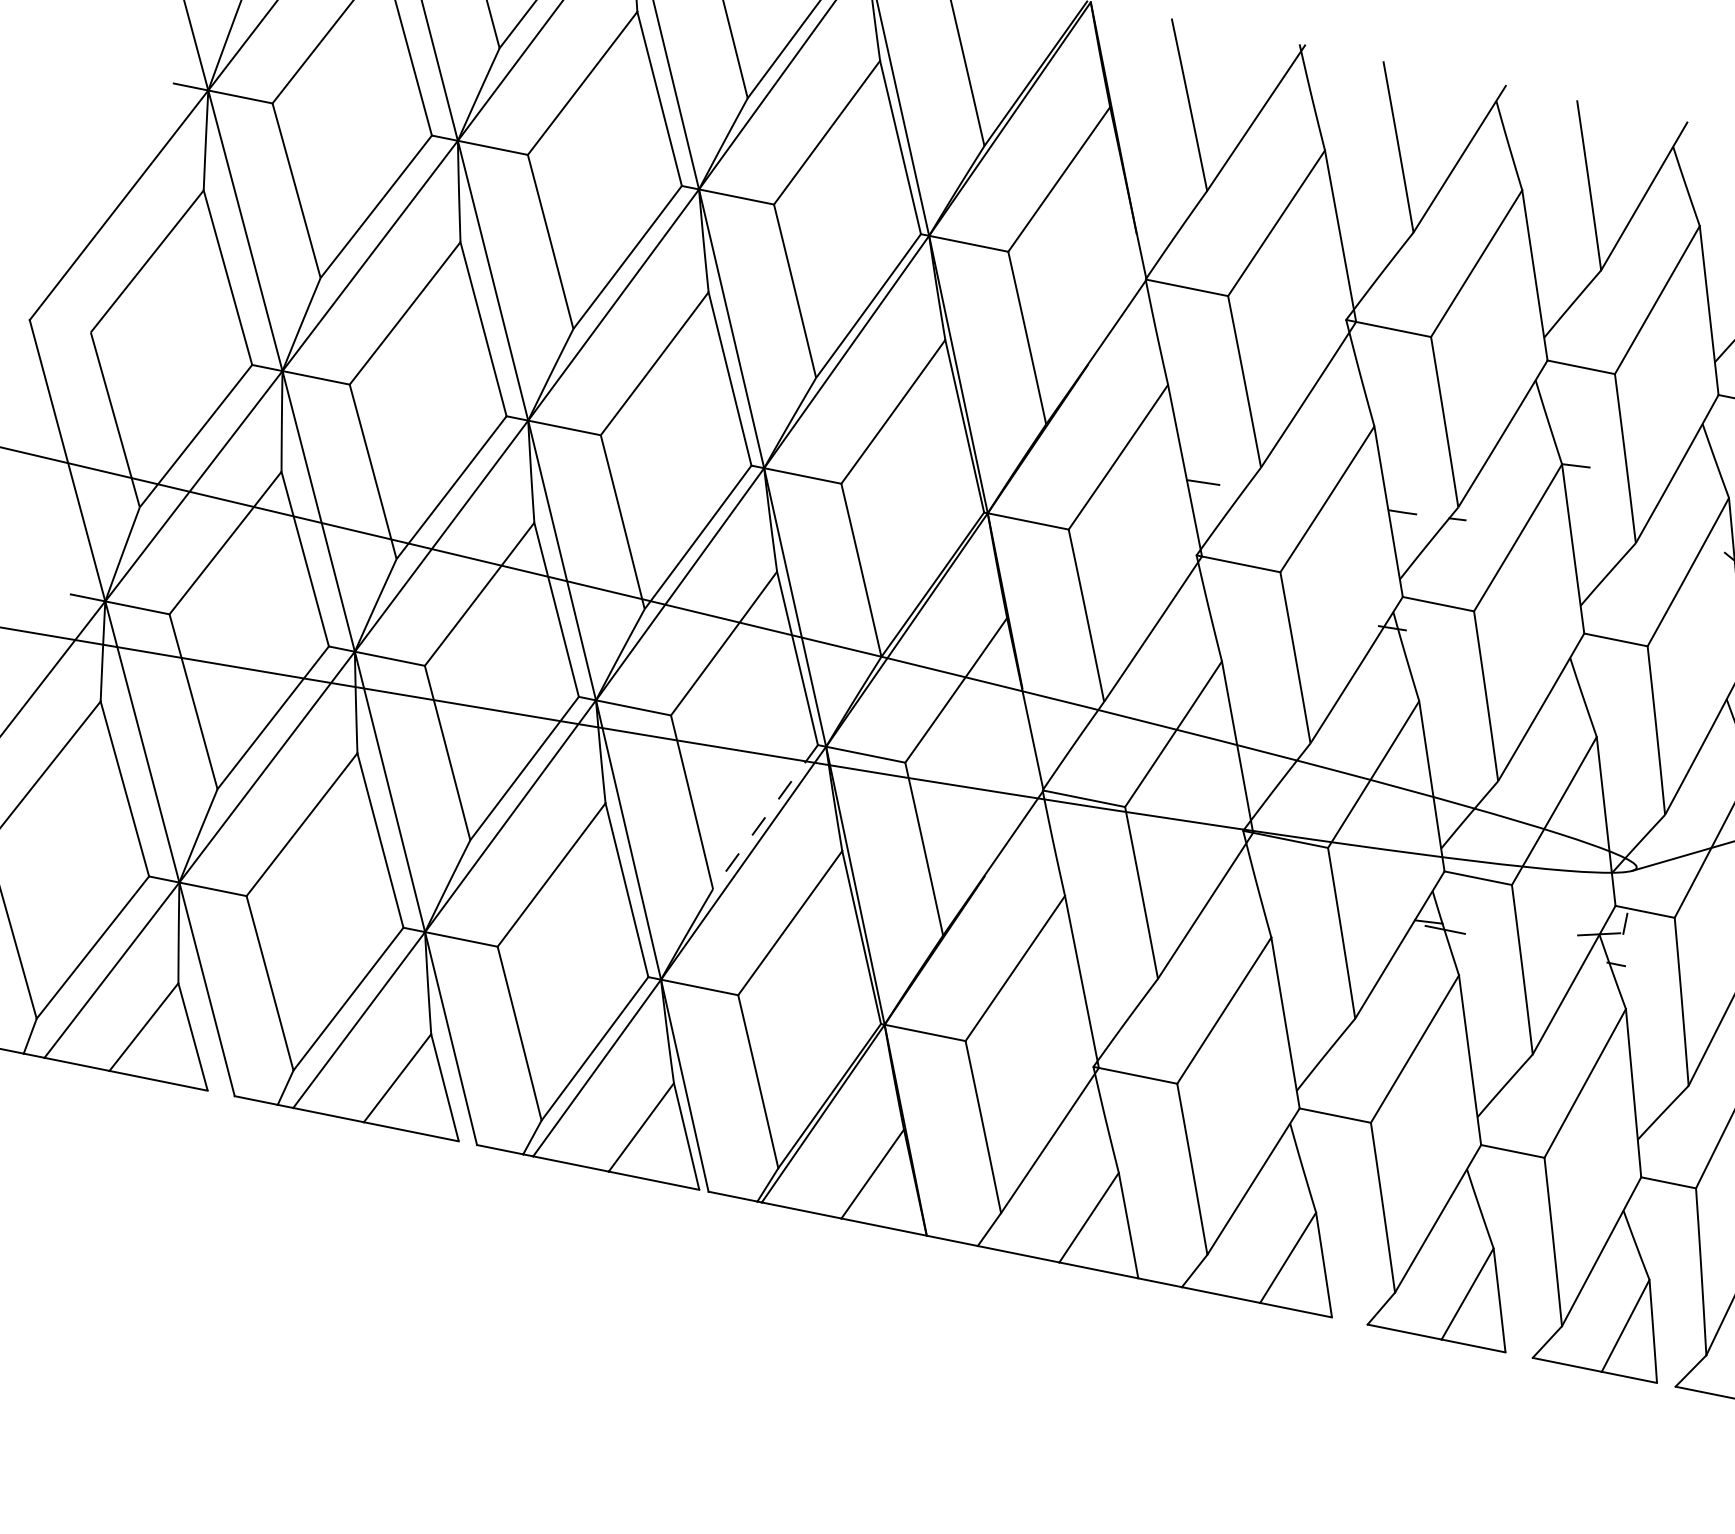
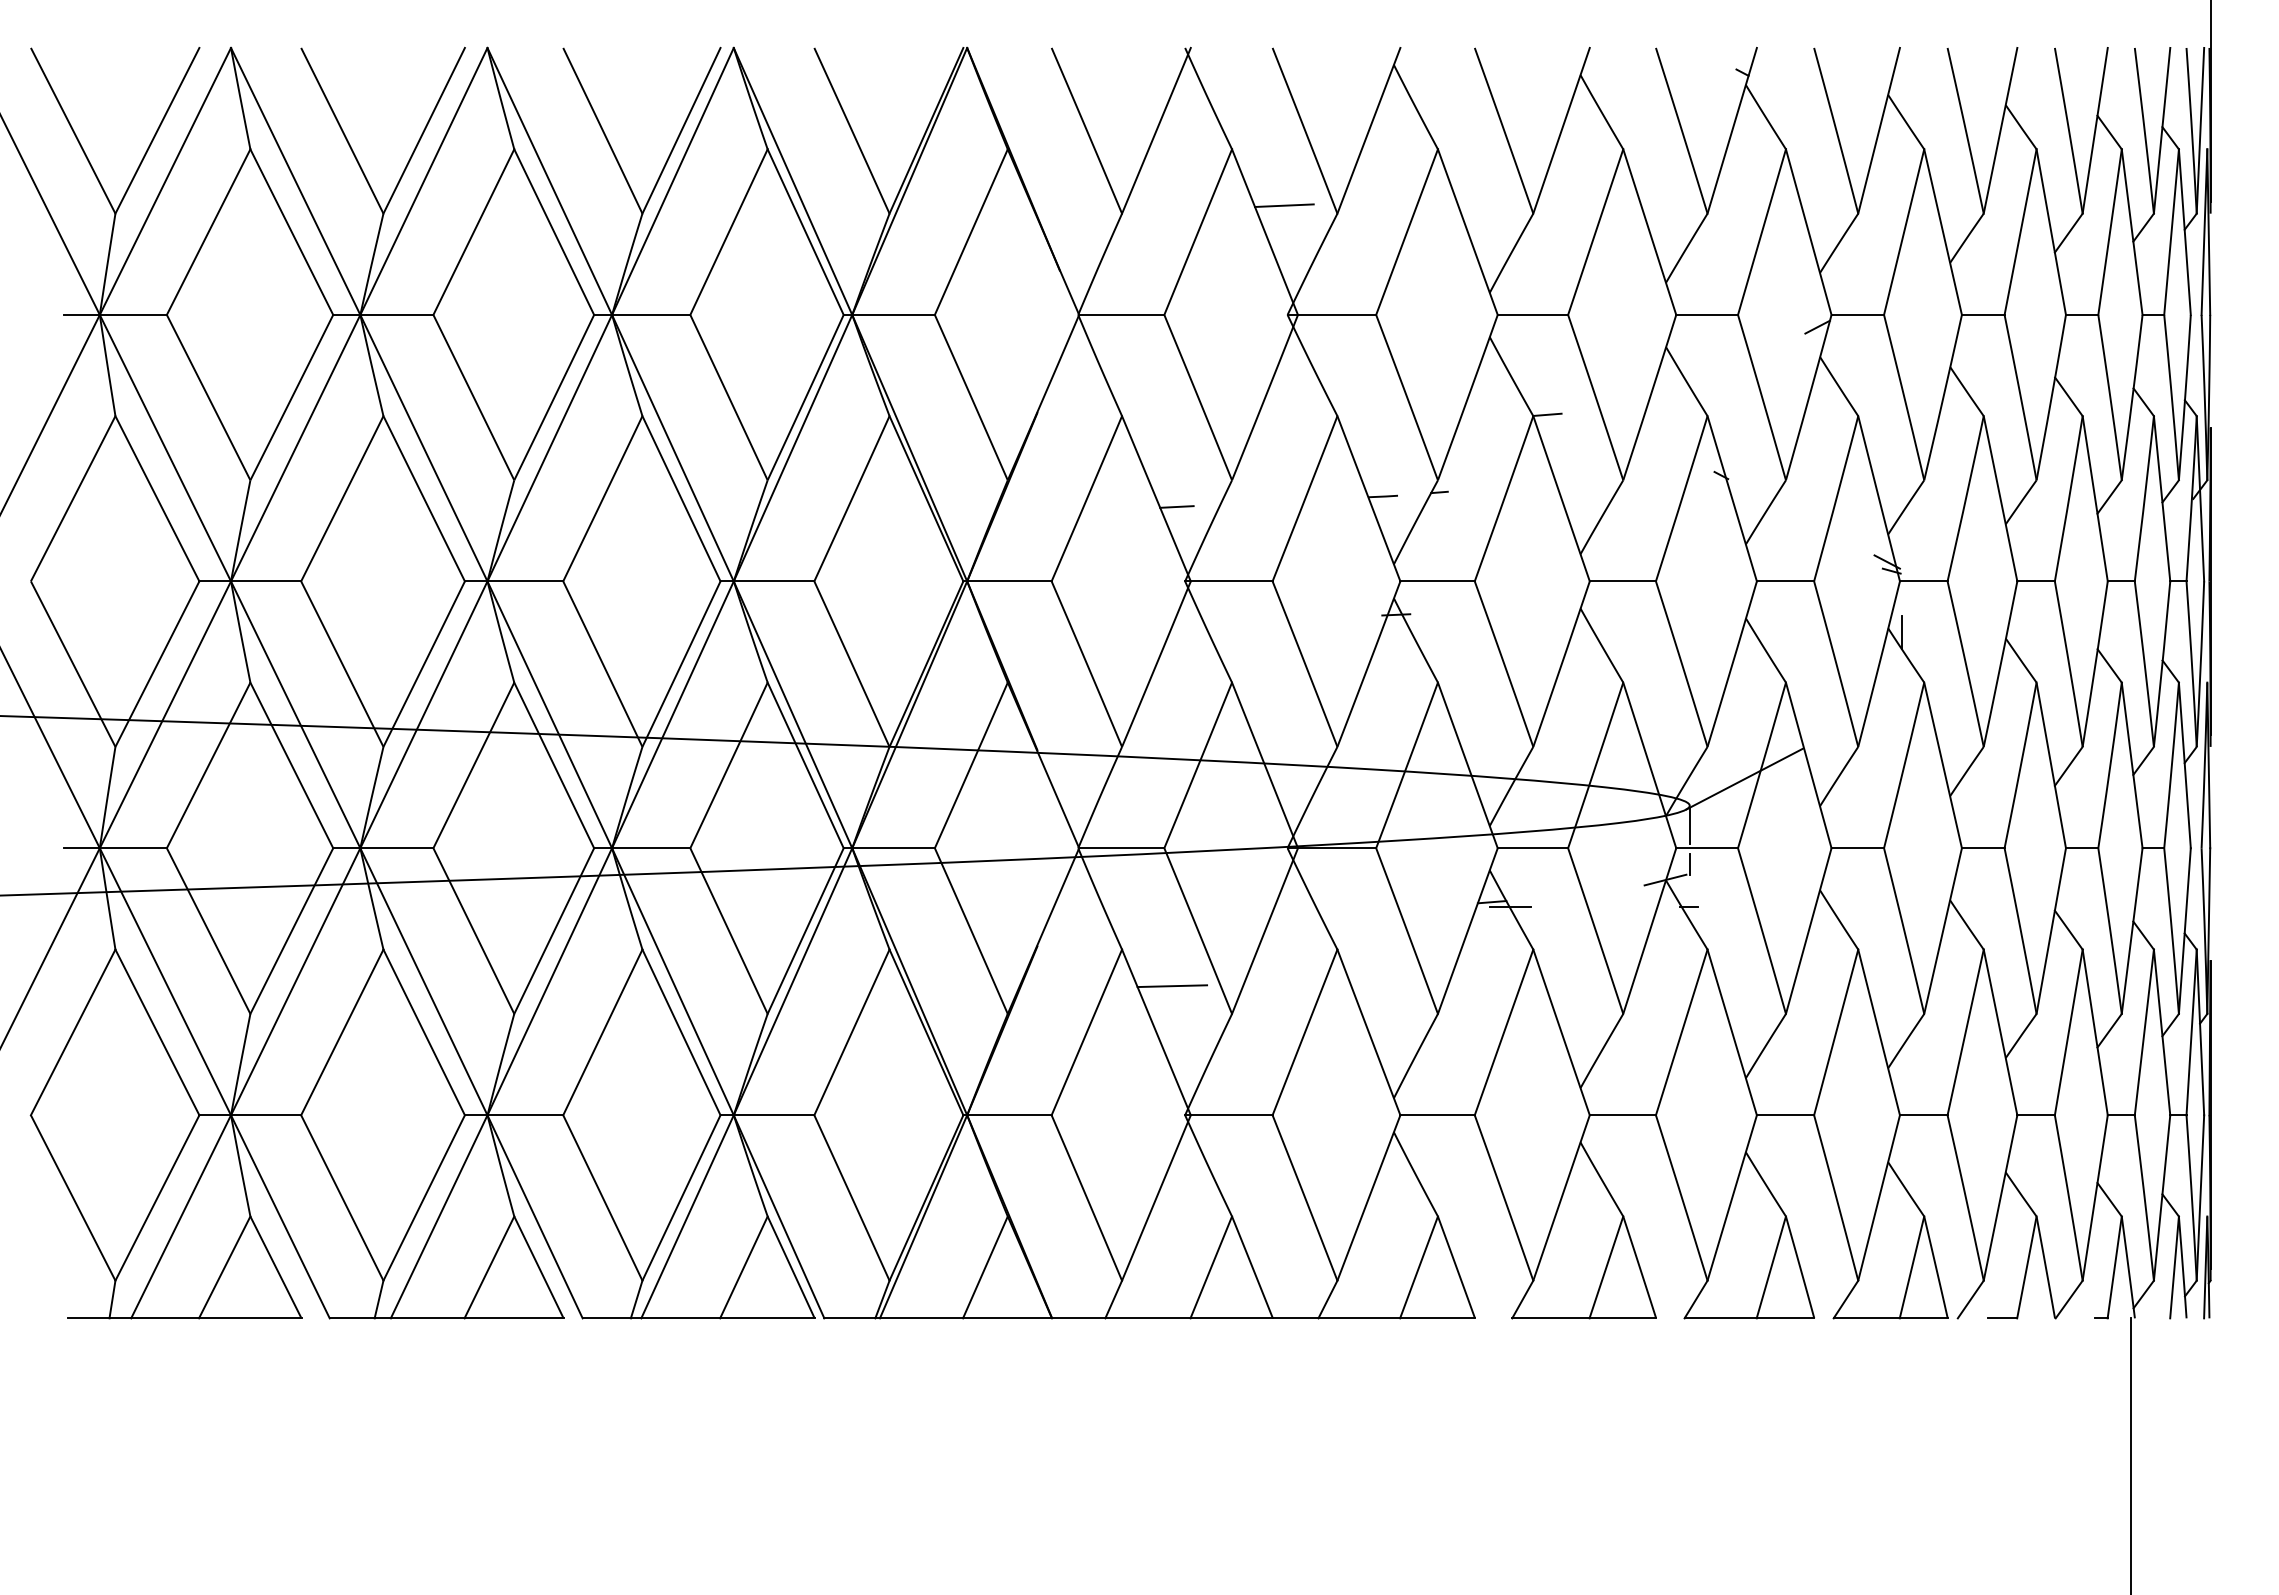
line: (1364, 214) -> (1284, 205), added
line: (765, 817) -> (805, 931), dashed -> solid
line: (1632, 886) -> (1689, 825), added
line: (1106, 941) -> (1172, 986), added

